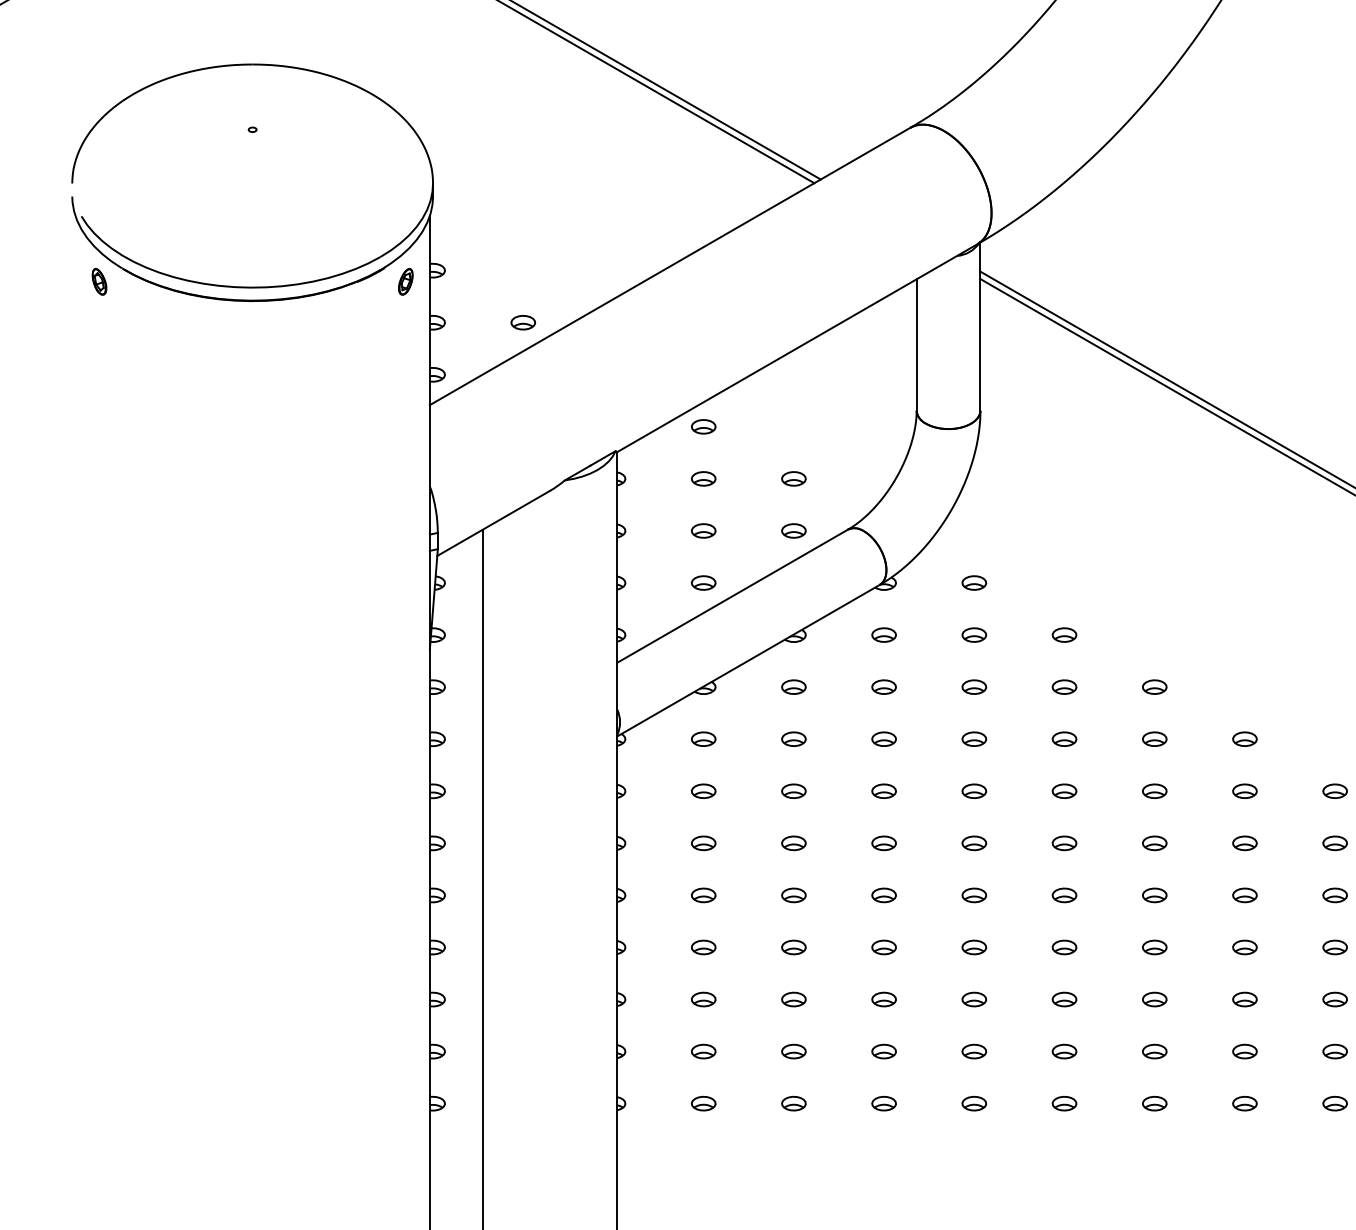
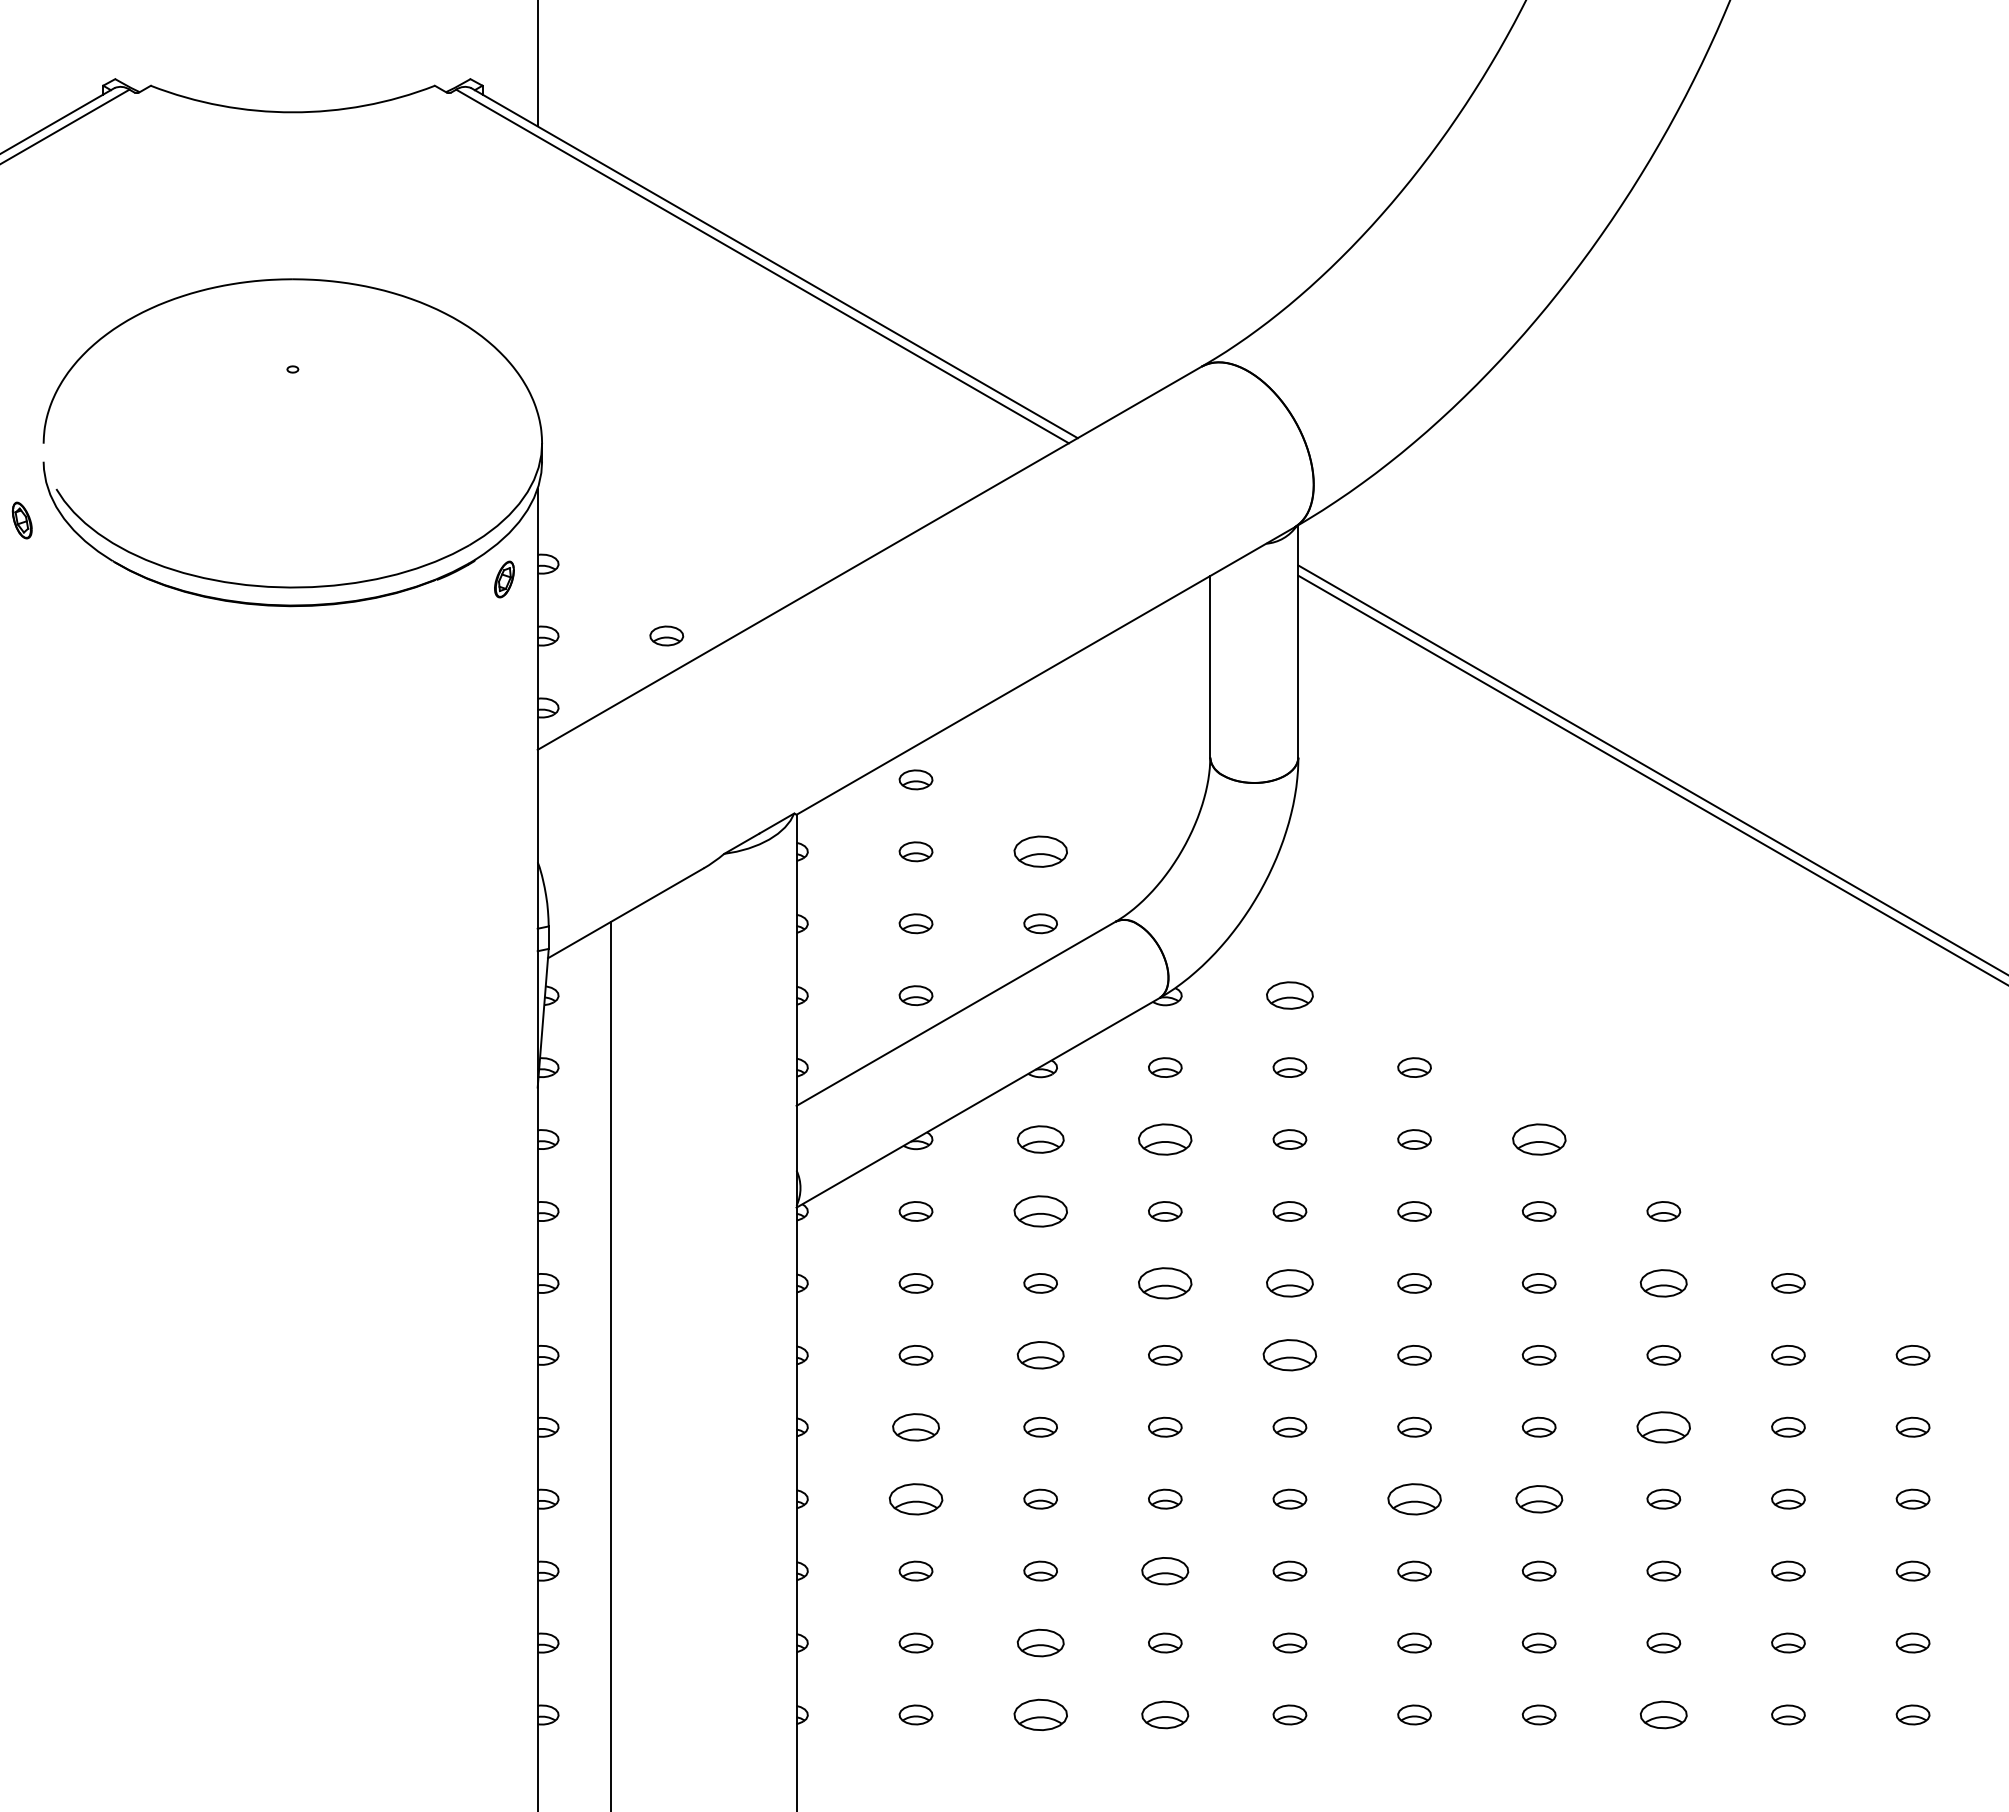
part: (98, 281) -> (21, 520), moved
part: (793, 478) -> (1040, 851), size x1.6
part: (974, 582) -> (1289, 995), size x1.4
part: (793, 687) -> (1040, 1139), size x1.4
part: (884, 687) -> (1165, 1139), size x1.6
part: (1154, 687) -> (1538, 1139), size x1.6
part: (793, 739) -> (1040, 1211), size x1.6
part: (884, 791) -> (1165, 1283), size x1.6
part: (974, 791) -> (1289, 1283), size x1.4
part: (1244, 791) -> (1663, 1283), size x1.4
part: (793, 843) -> (1040, 1355), size x1.4
part: (974, 843) -> (1289, 1355), size x1.6
part: (703, 894) -> (915, 1426), size x1.4
part: (1244, 894) -> (1663, 1426), size x1.6
part: (703, 946) -> (915, 1498), size x1.6
part: (1064, 946) -> (1414, 1498), size x1.6
part: (1154, 946) -> (1538, 1498), size x1.4
part: (884, 999) -> (1165, 1570), size x1.4
part: (793, 1051) -> (1040, 1642), size x1.4
part: (793, 1103) -> (1040, 1714), size x1.6
part: (884, 1103) -> (1165, 1714), size x1.4
part: (1244, 1103) -> (1663, 1714), size x1.4

